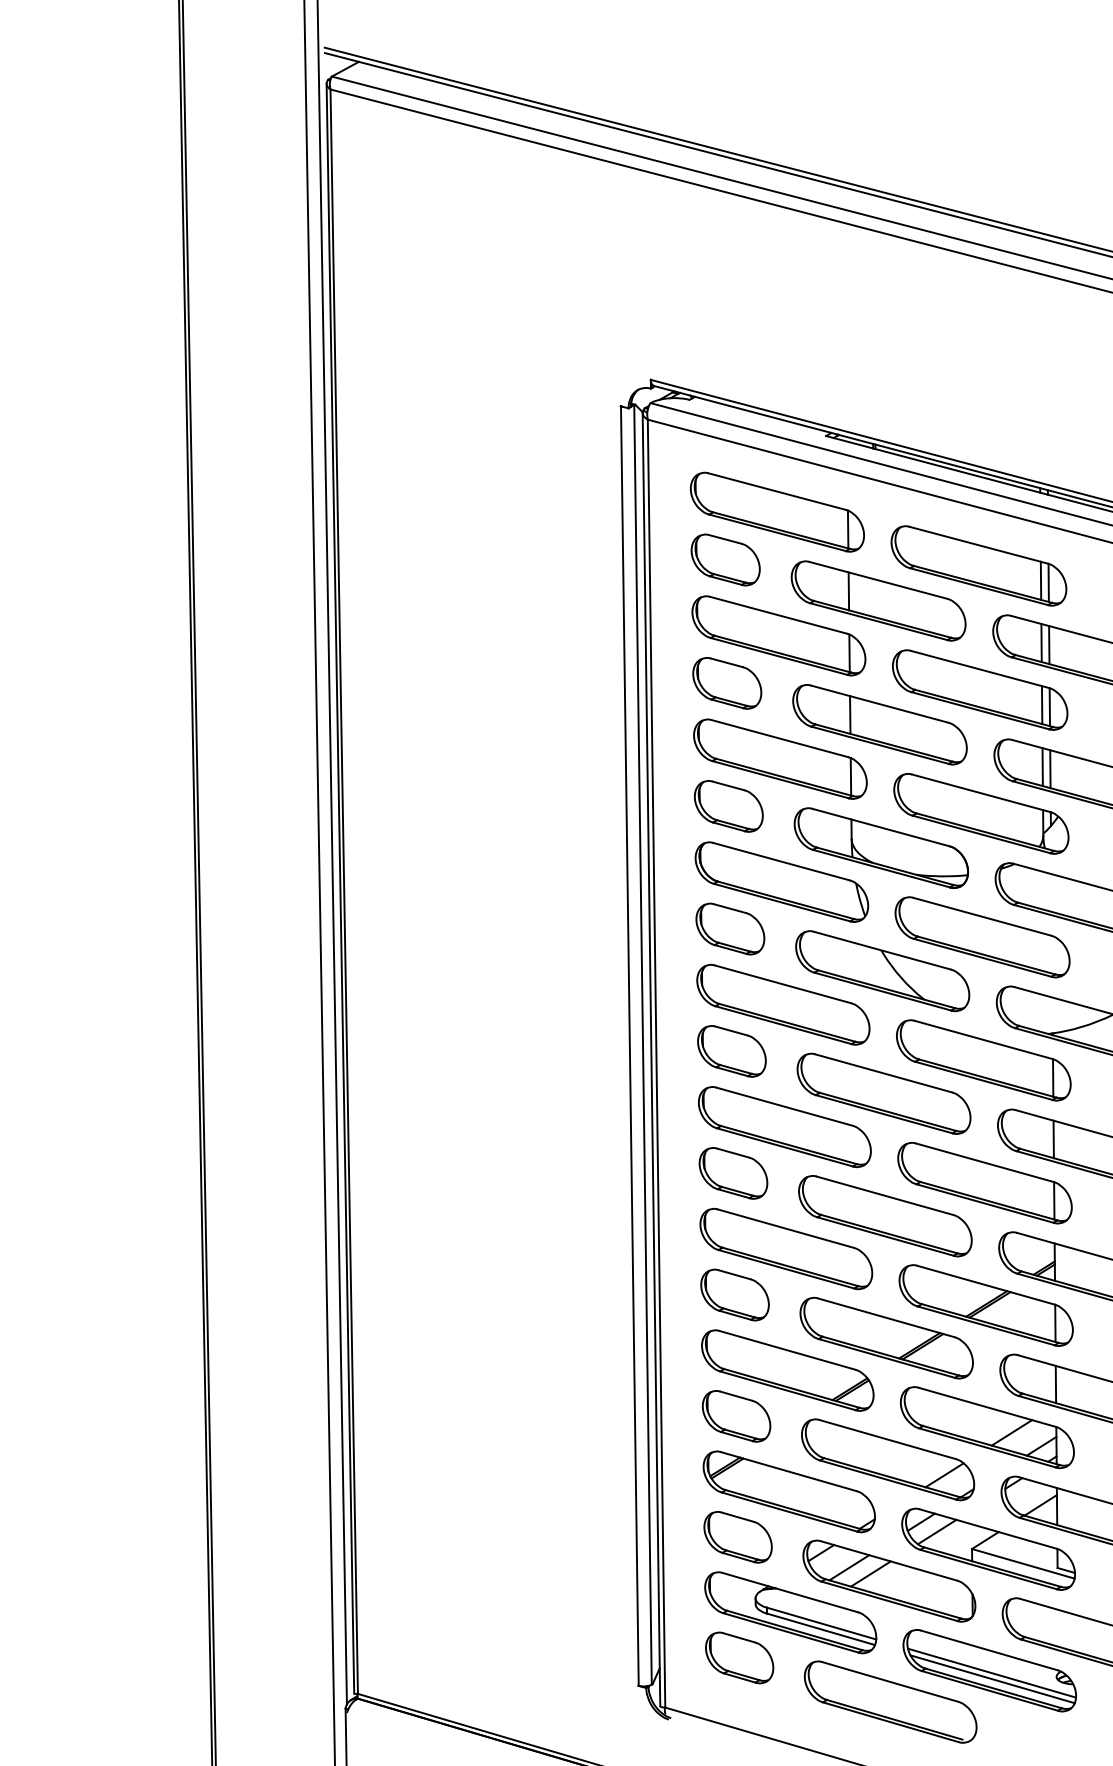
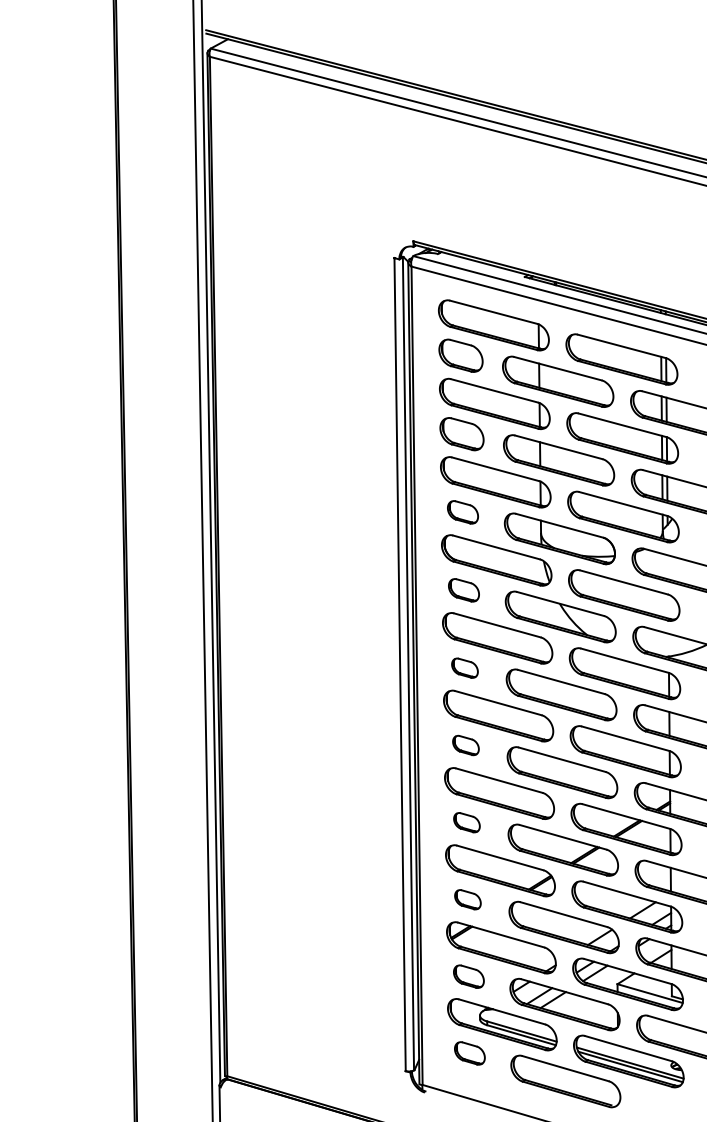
part: (728, 806) -> (462, 512), size x0.7
part: (729, 929) -> (463, 590), size x0.7
part: (731, 1052) -> (464, 668), size x0.6
part: (732, 1173) -> (465, 745), size x0.6
part: (734, 1294) -> (466, 822), size x0.6
part: (735, 1415) -> (467, 899), size x0.6
part: (737, 1536) -> (468, 976), size x0.7
part: (739, 1658) -> (469, 1053), size x0.7

